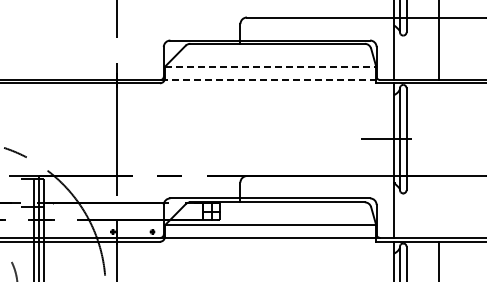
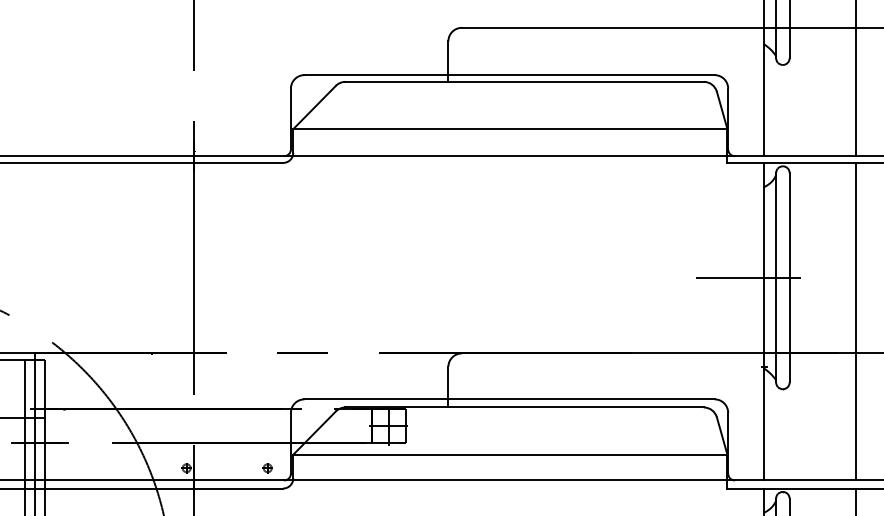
line: (270, 66) -> (510, 128), dashed -> solid
line: (270, 80) -> (510, 157), dashed -> solid
line: (438, 160) -> (855, 321), added

